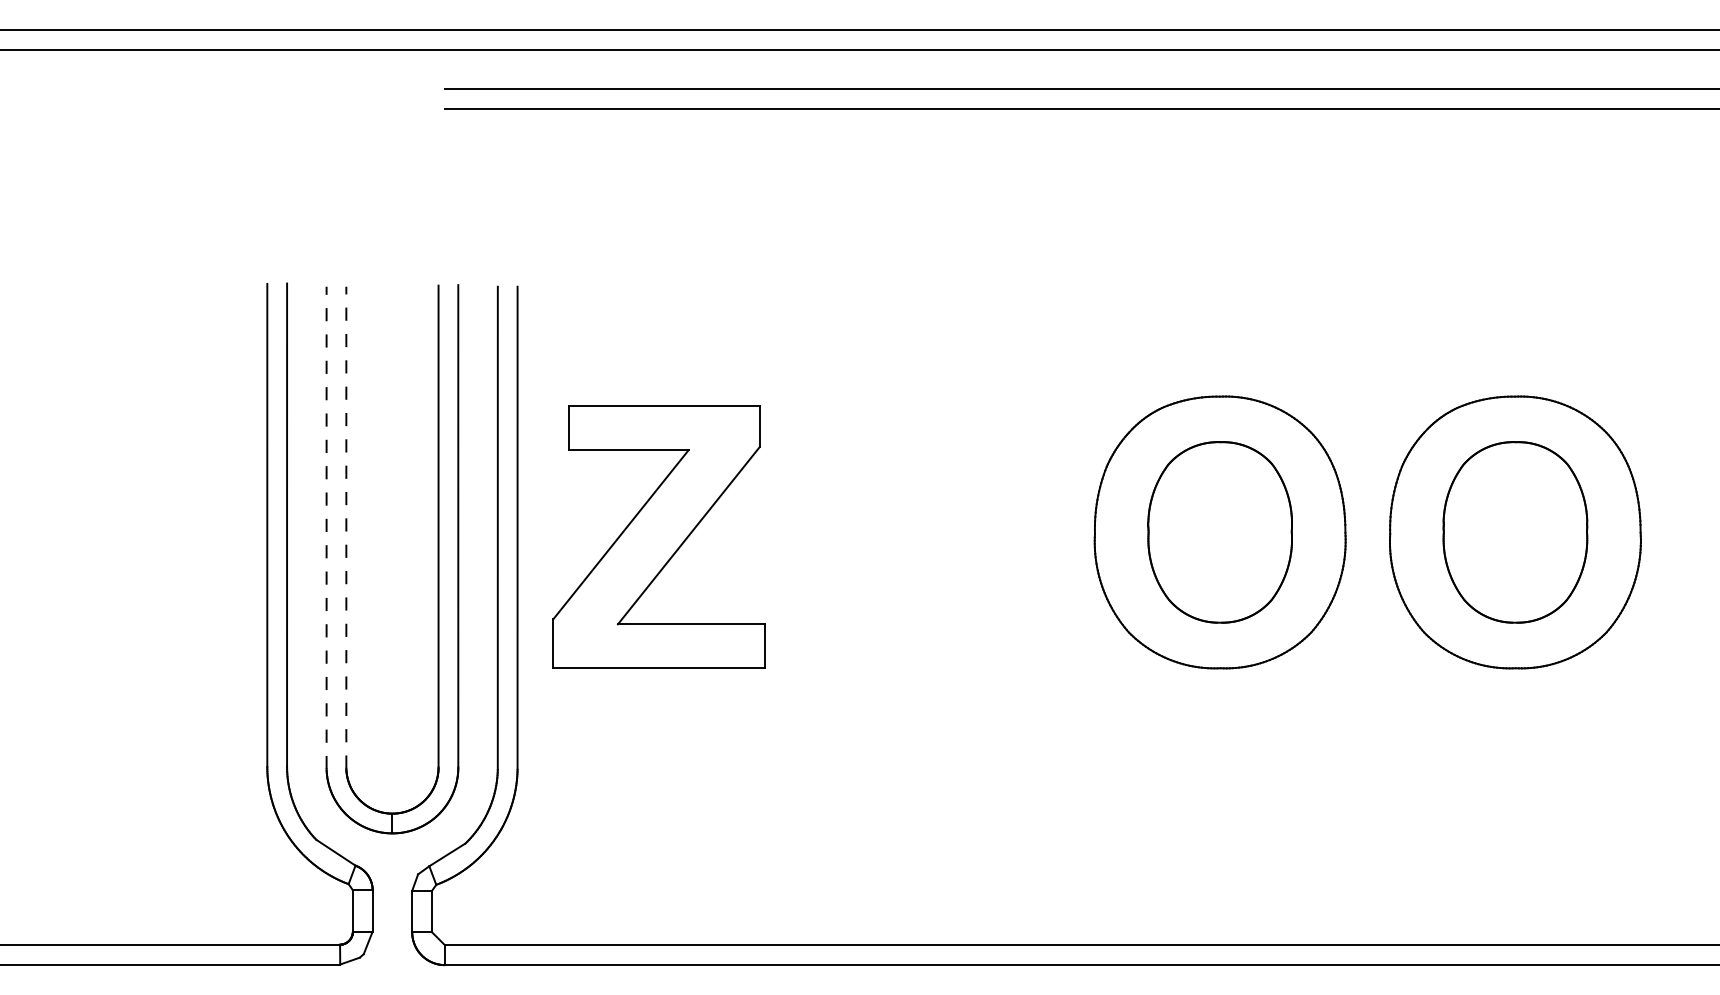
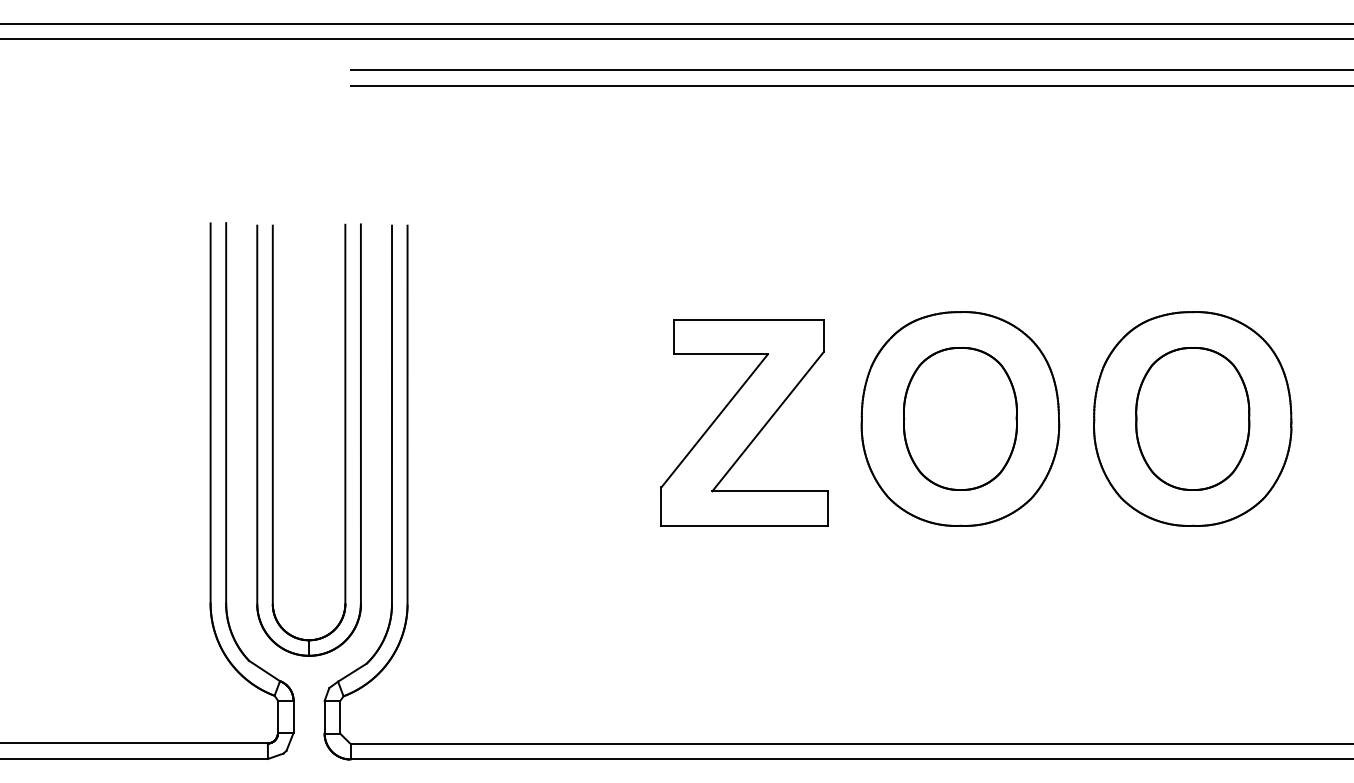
line: (326, 527) -> (257, 415), dashed -> solid
line: (346, 527) -> (272, 415), dashed -> solid
part: (658, 536) -> (744, 422), moved

